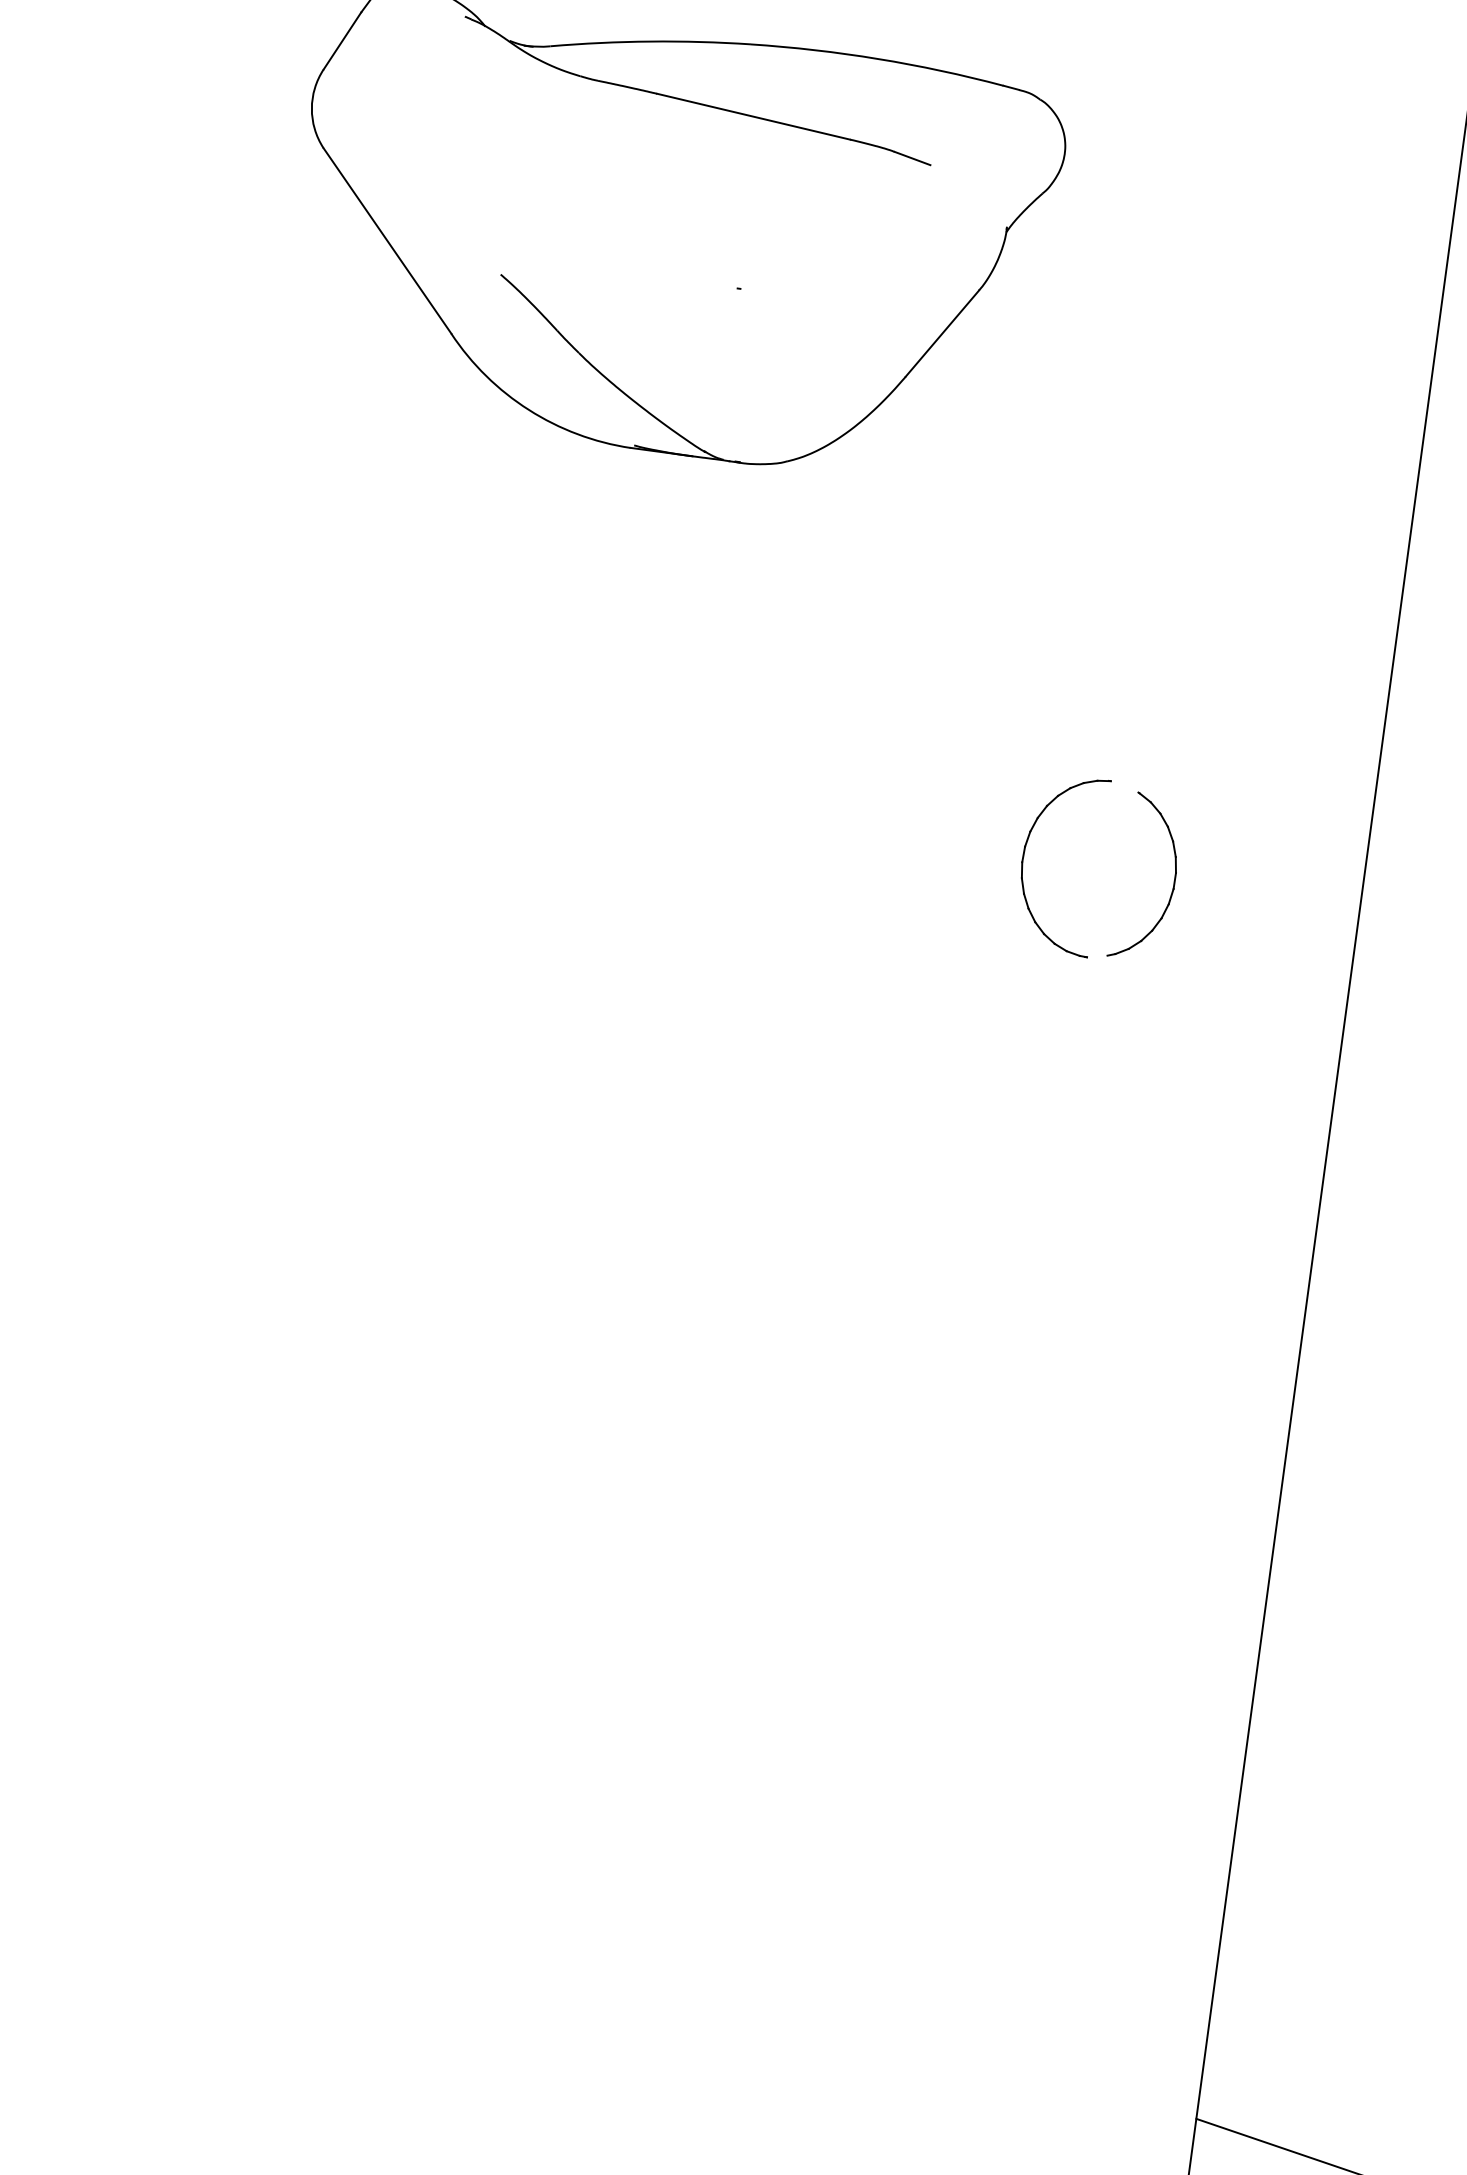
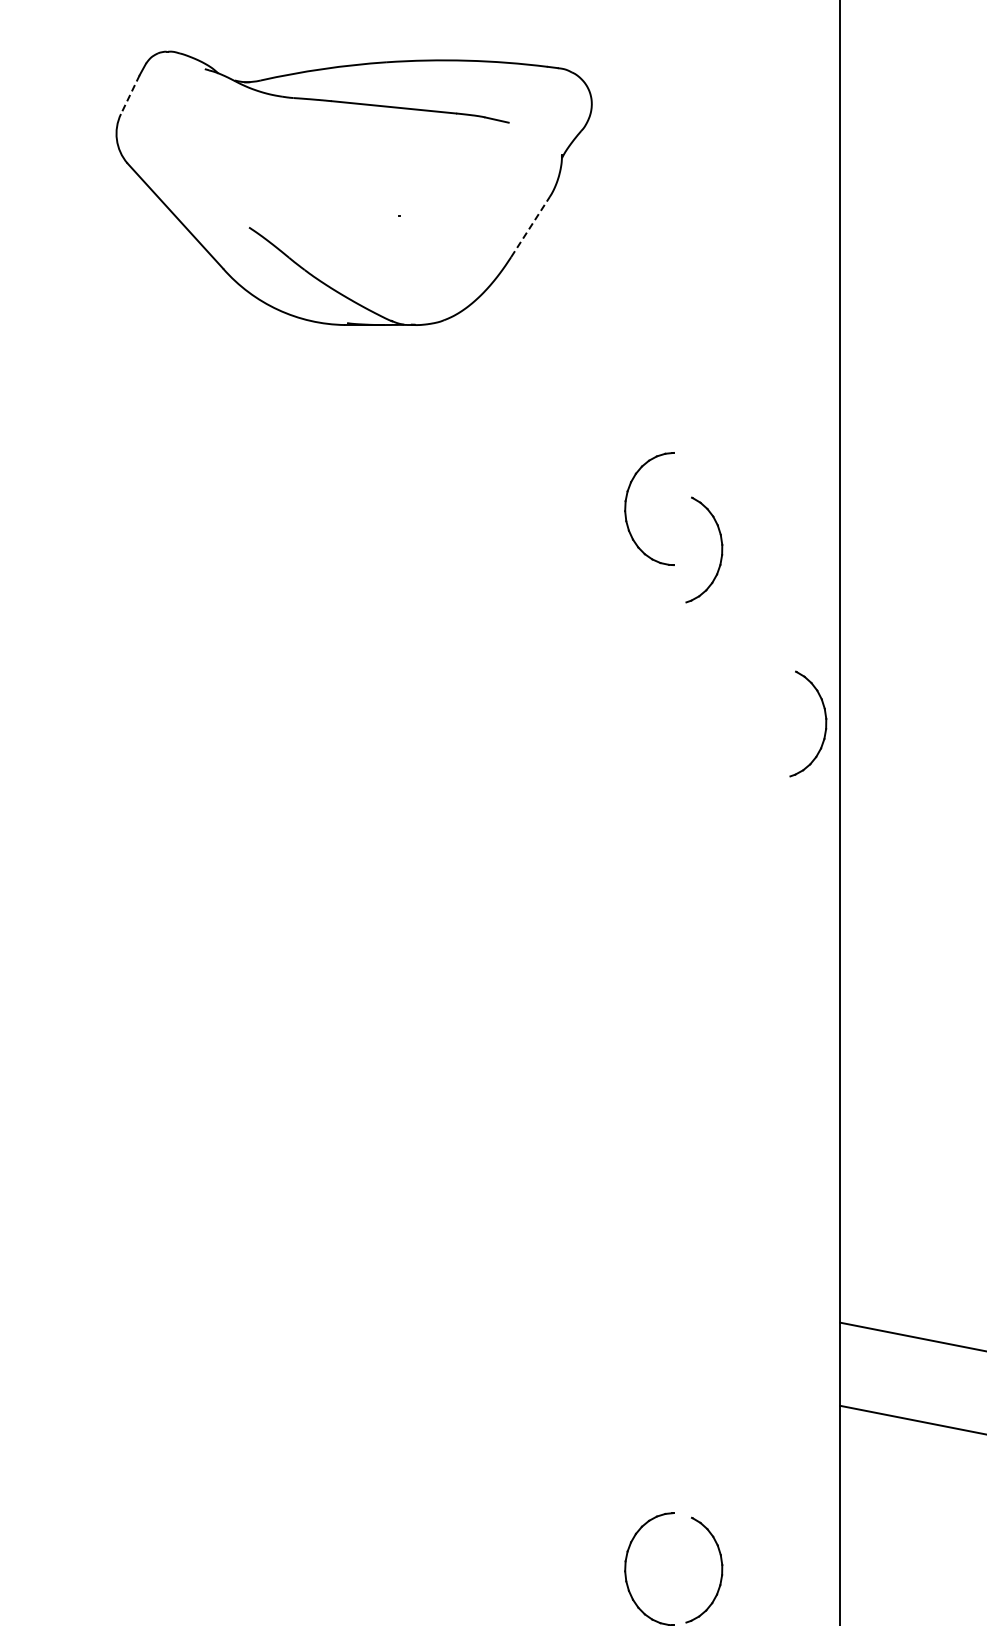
line: (342, 40) -> (130, 94), solid -> dashed
line: (942, 334) -> (530, 227), solid -> dashed
part: (1024, 858) -> (626, 508), moved
part: (1300, 1175) -> (825, 723), added

